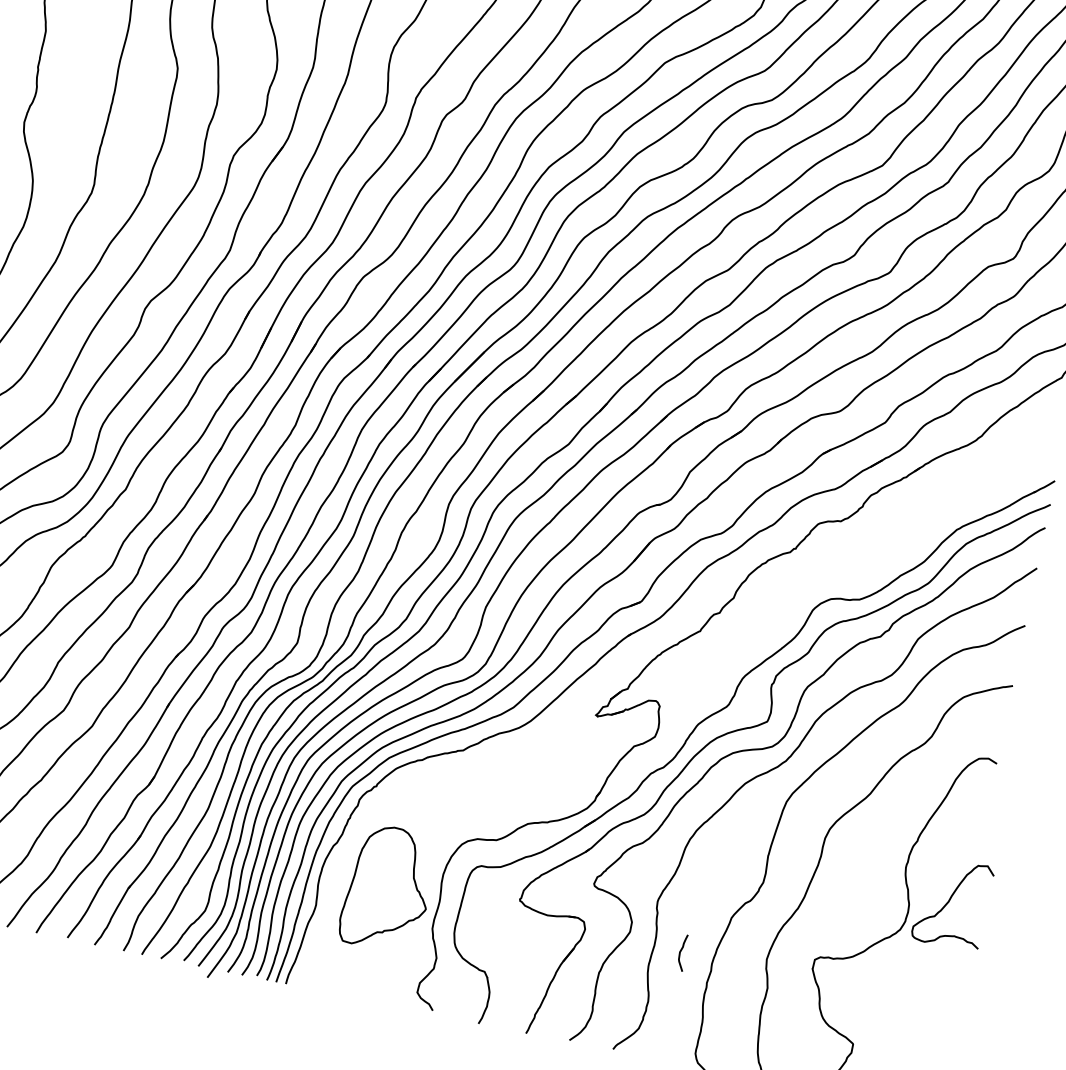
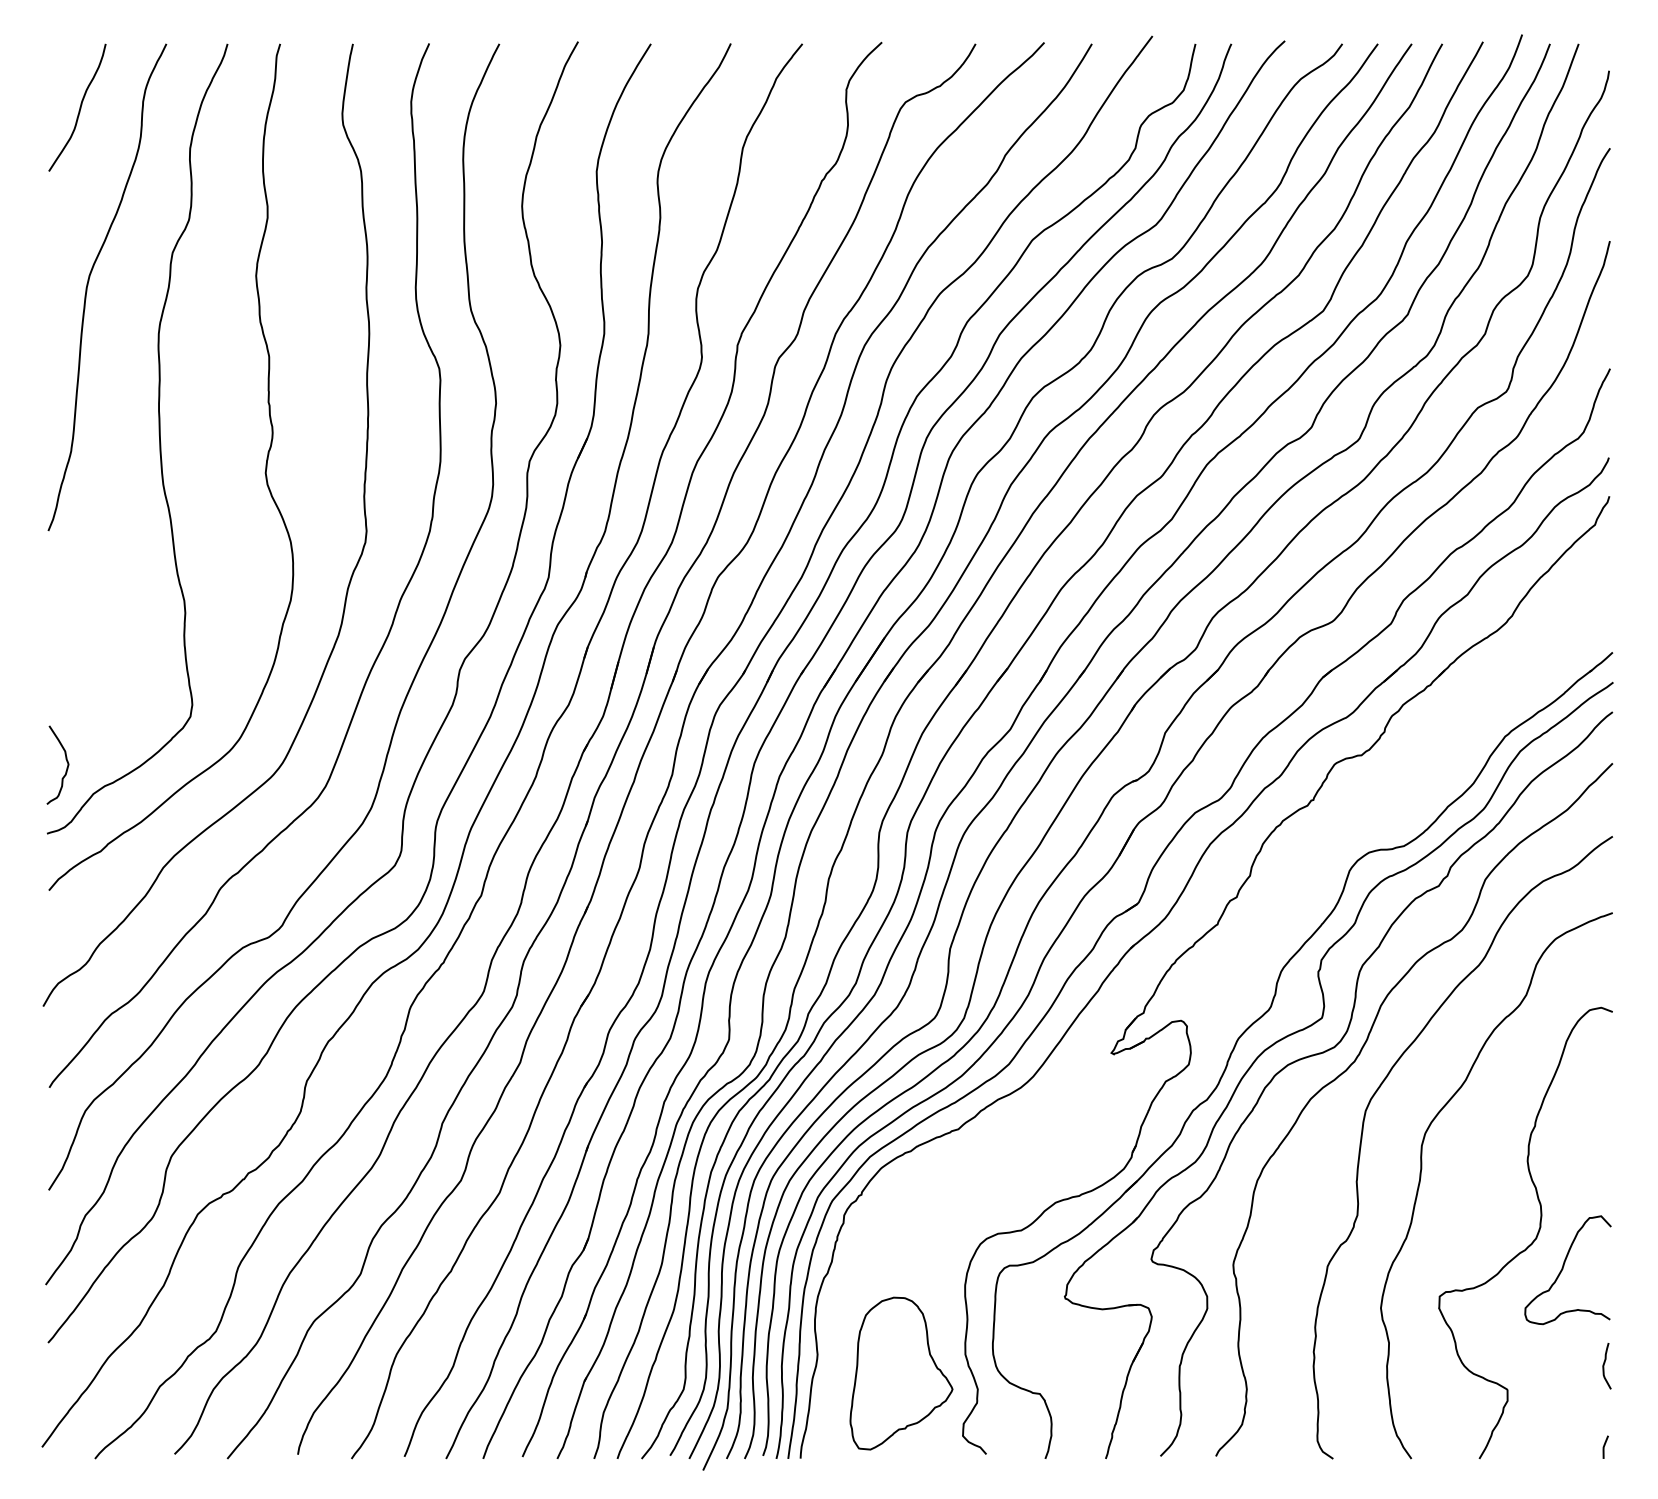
part: (388, 888) -> (901, 1373), moved
curve: (949, 902) -> (1563, 1269), moved
curve: (680, 952) -> (1604, 1366), moved

